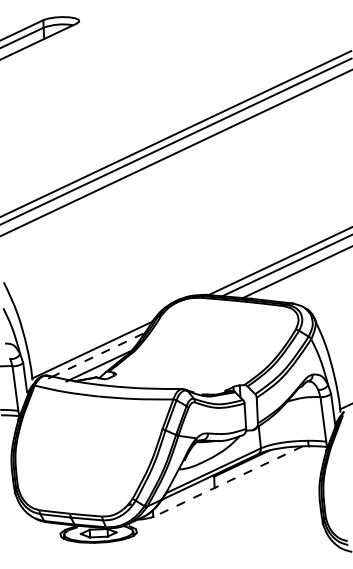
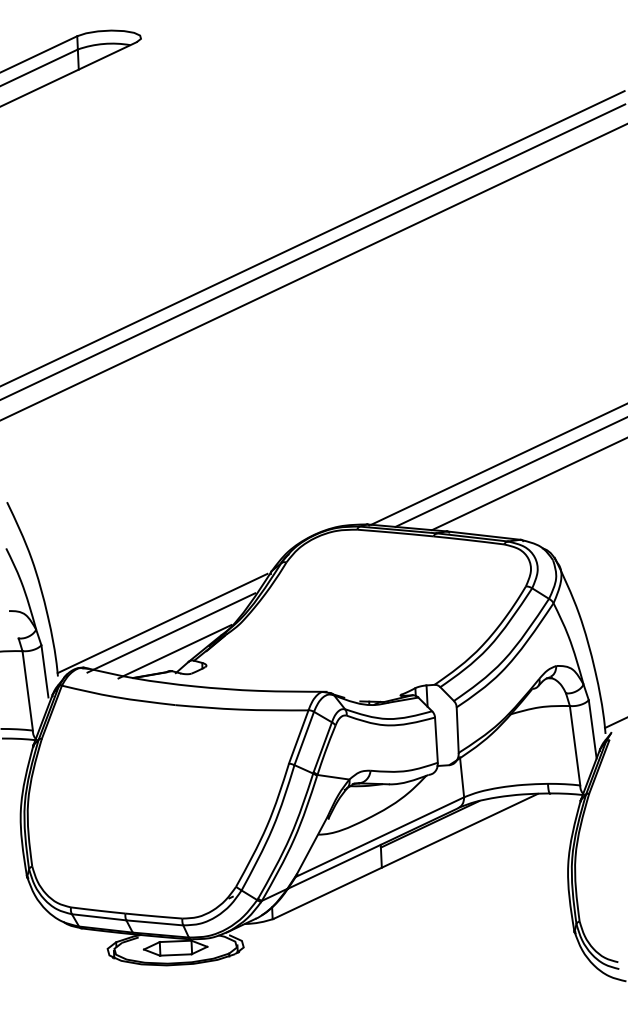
line: (97, 355) -> (173, 632), dashed -> solid
line: (228, 481) -> (406, 856), dashed -> solid

